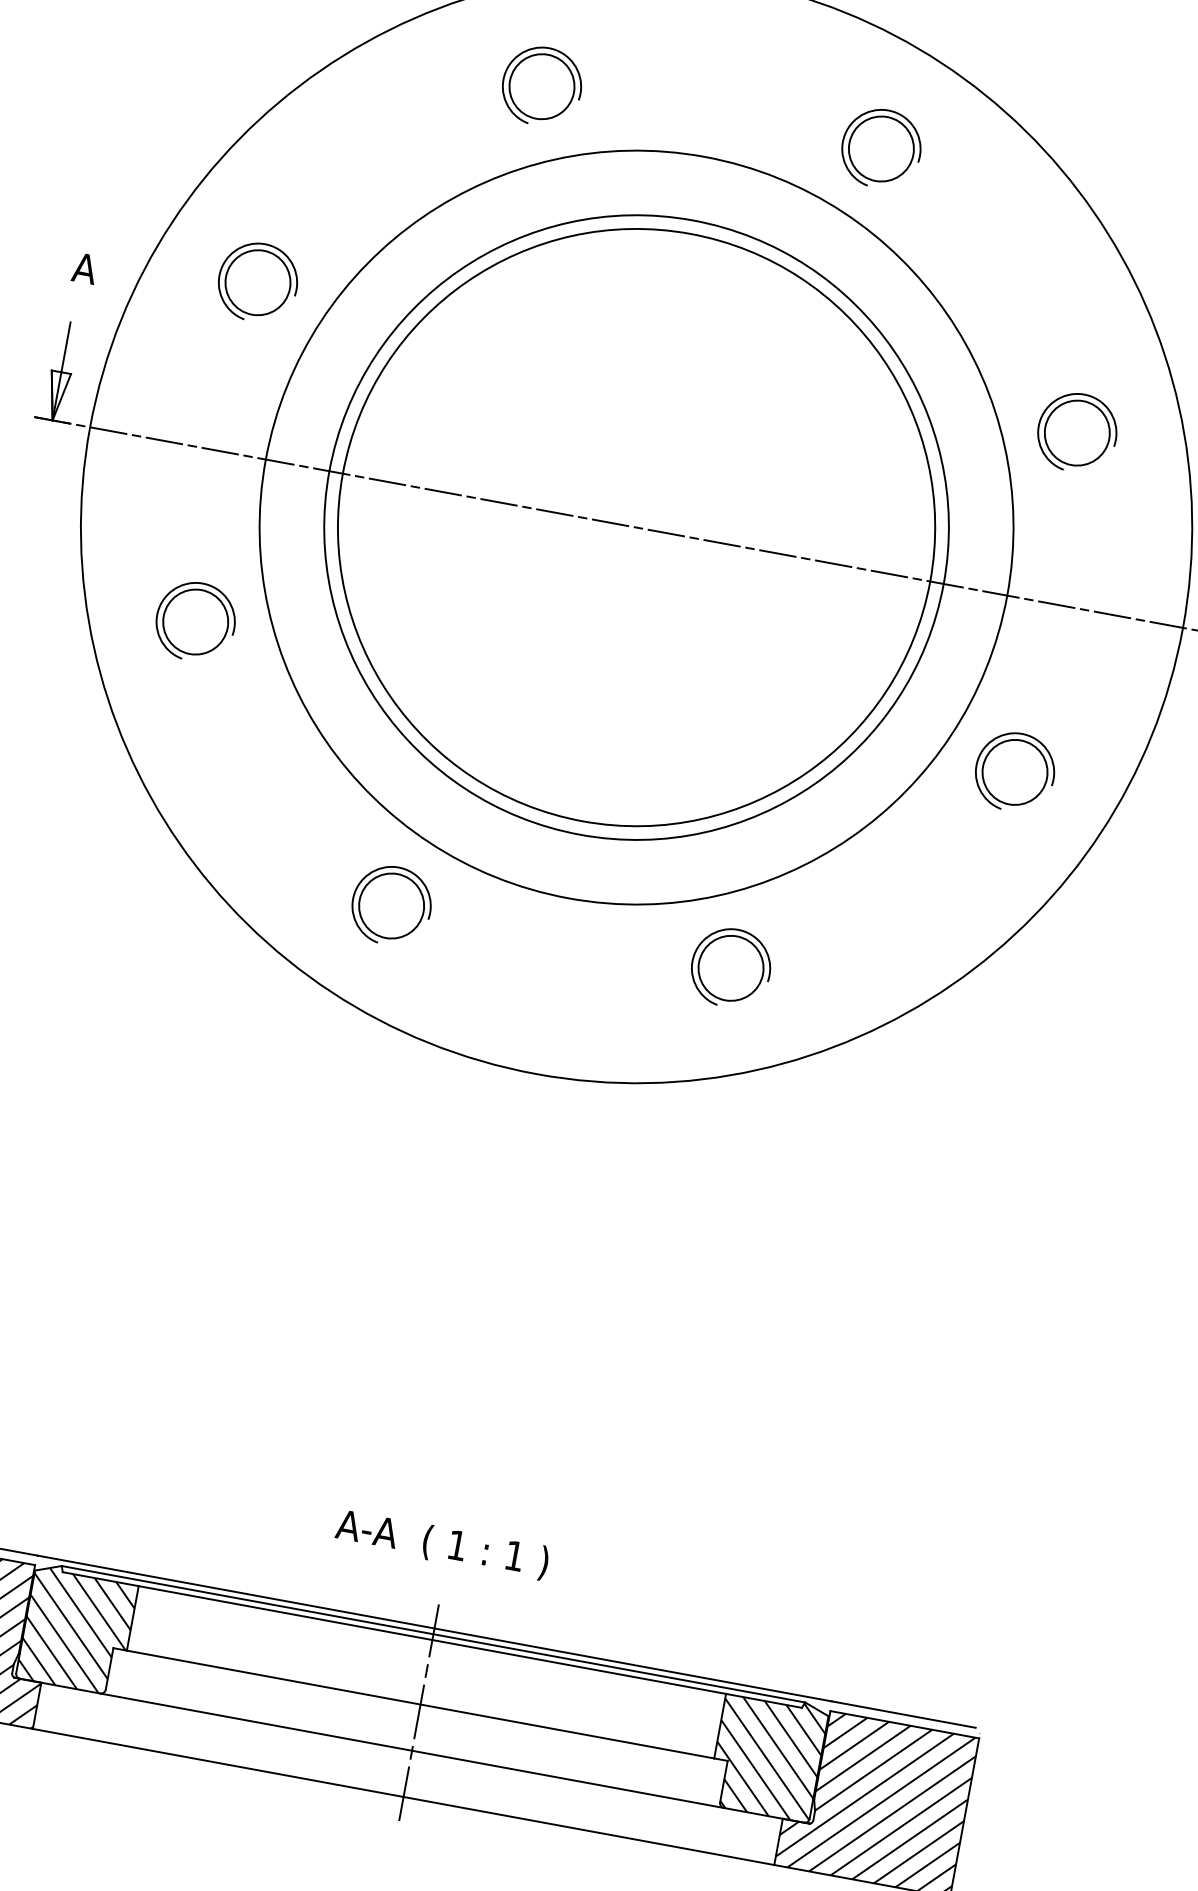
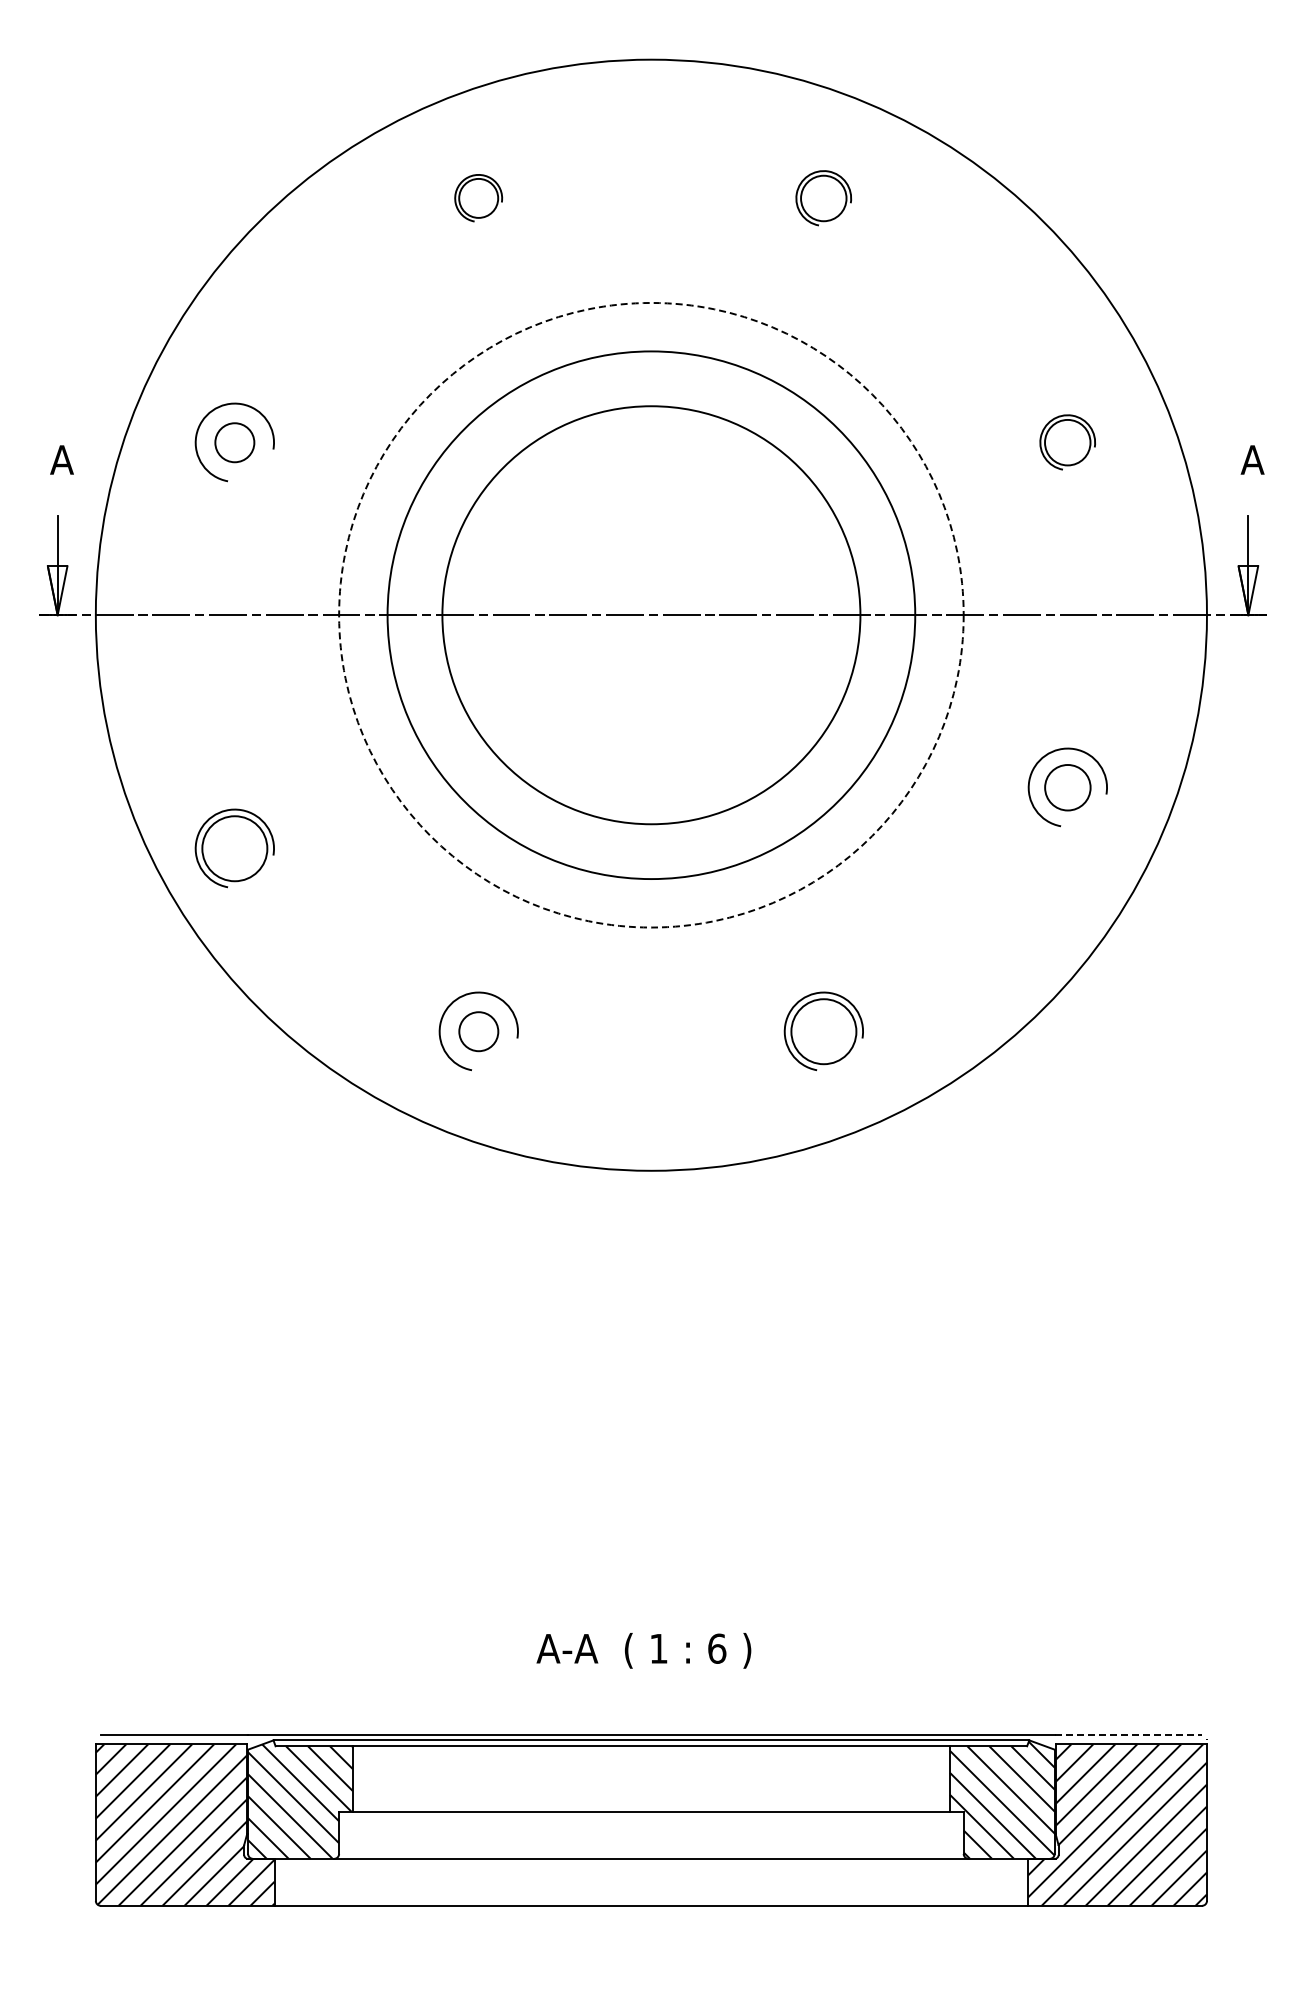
part: (541, 85) -> (478, 197), size x0.6
part: (881, 147) -> (823, 197), size x0.7
circle: (257, 282) -> (234, 442), size x0.6
part: (1077, 432) -> (1067, 442), size x0.7
circle: (636, 526) -> (651, 614), size x0.7
circle: (636, 526) -> (651, 614), solid -> dashed
circle: (636, 527) -> (651, 615), size x0.7
part: (195, 621) -> (234, 848), moved
circle: (1014, 772) -> (1067, 787), size x0.7
circle: (391, 905) -> (478, 1031), size x0.6
text: (515, 1555) -> (717, 1648), 1 -> 6
line: (419, 1713) -> (651, 1820), removed
line: (903, 1714) -> (1128, 1734), solid -> dashed

